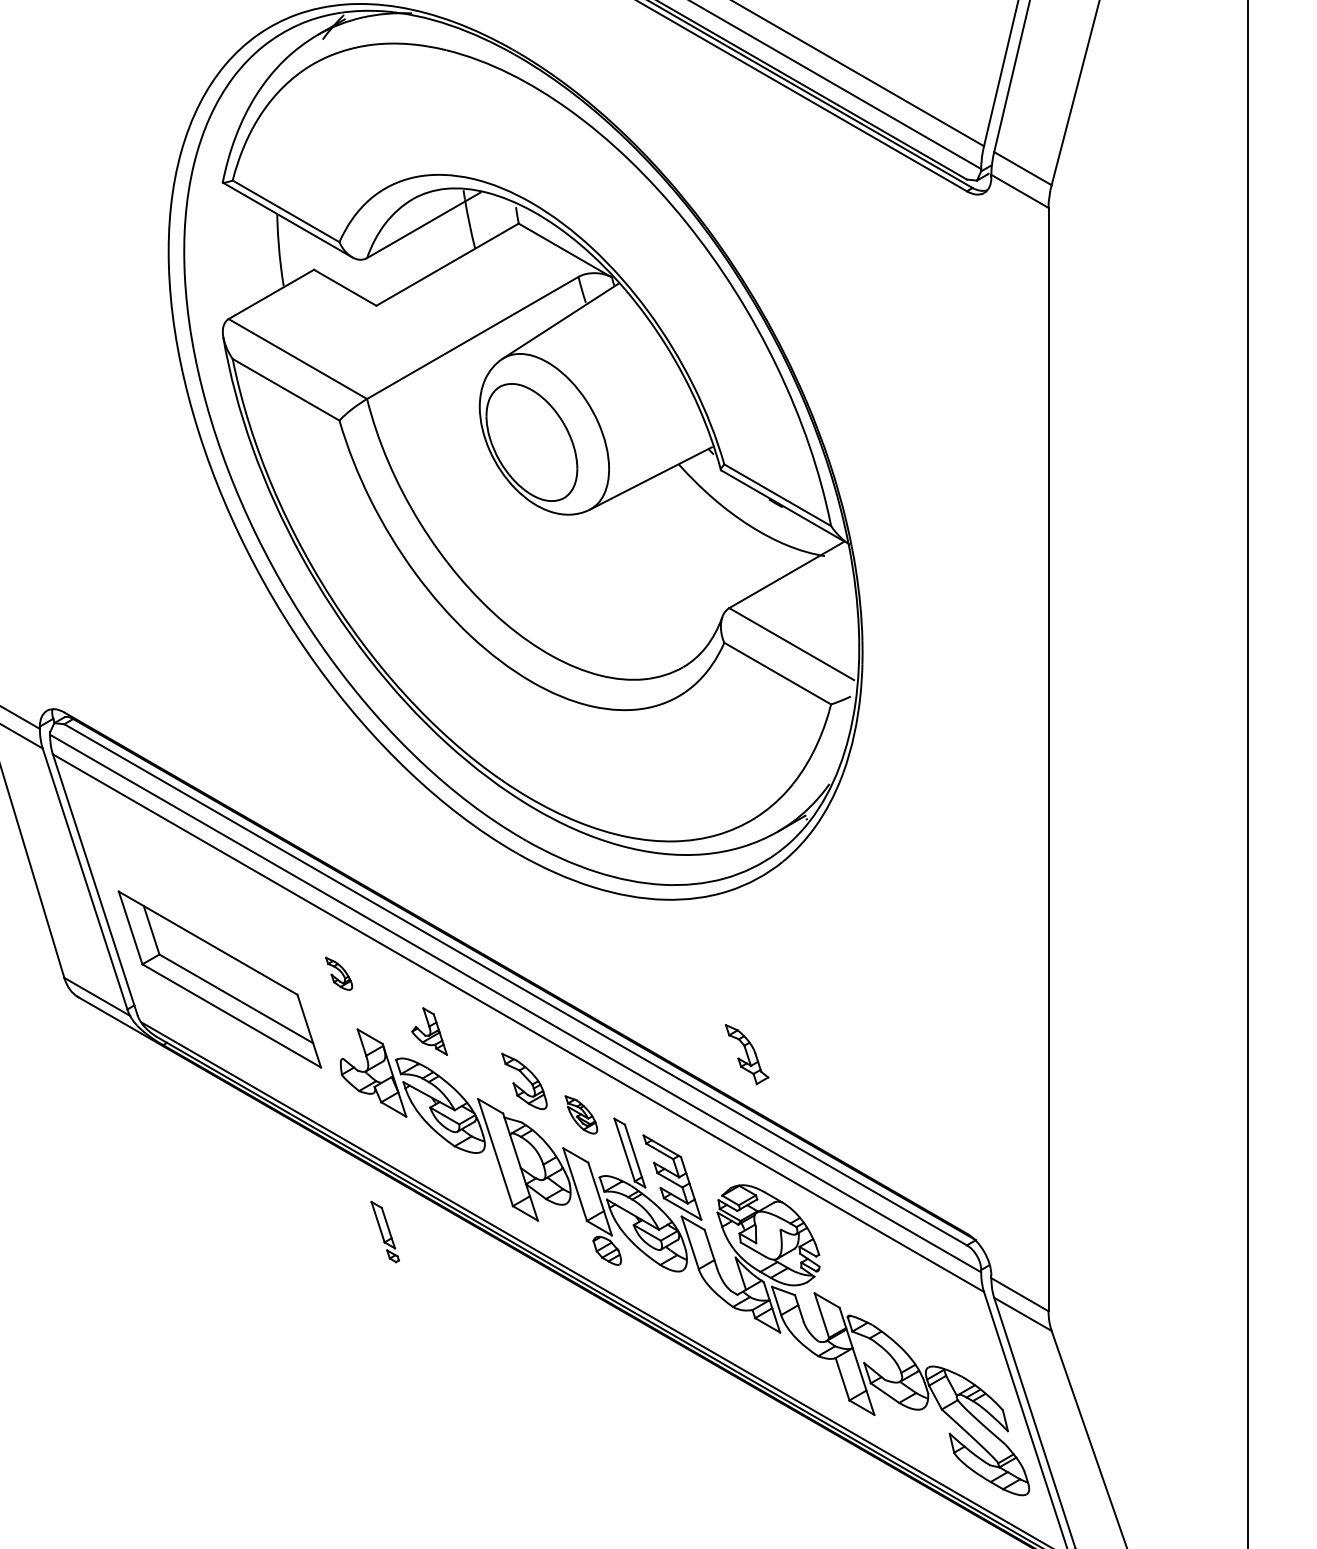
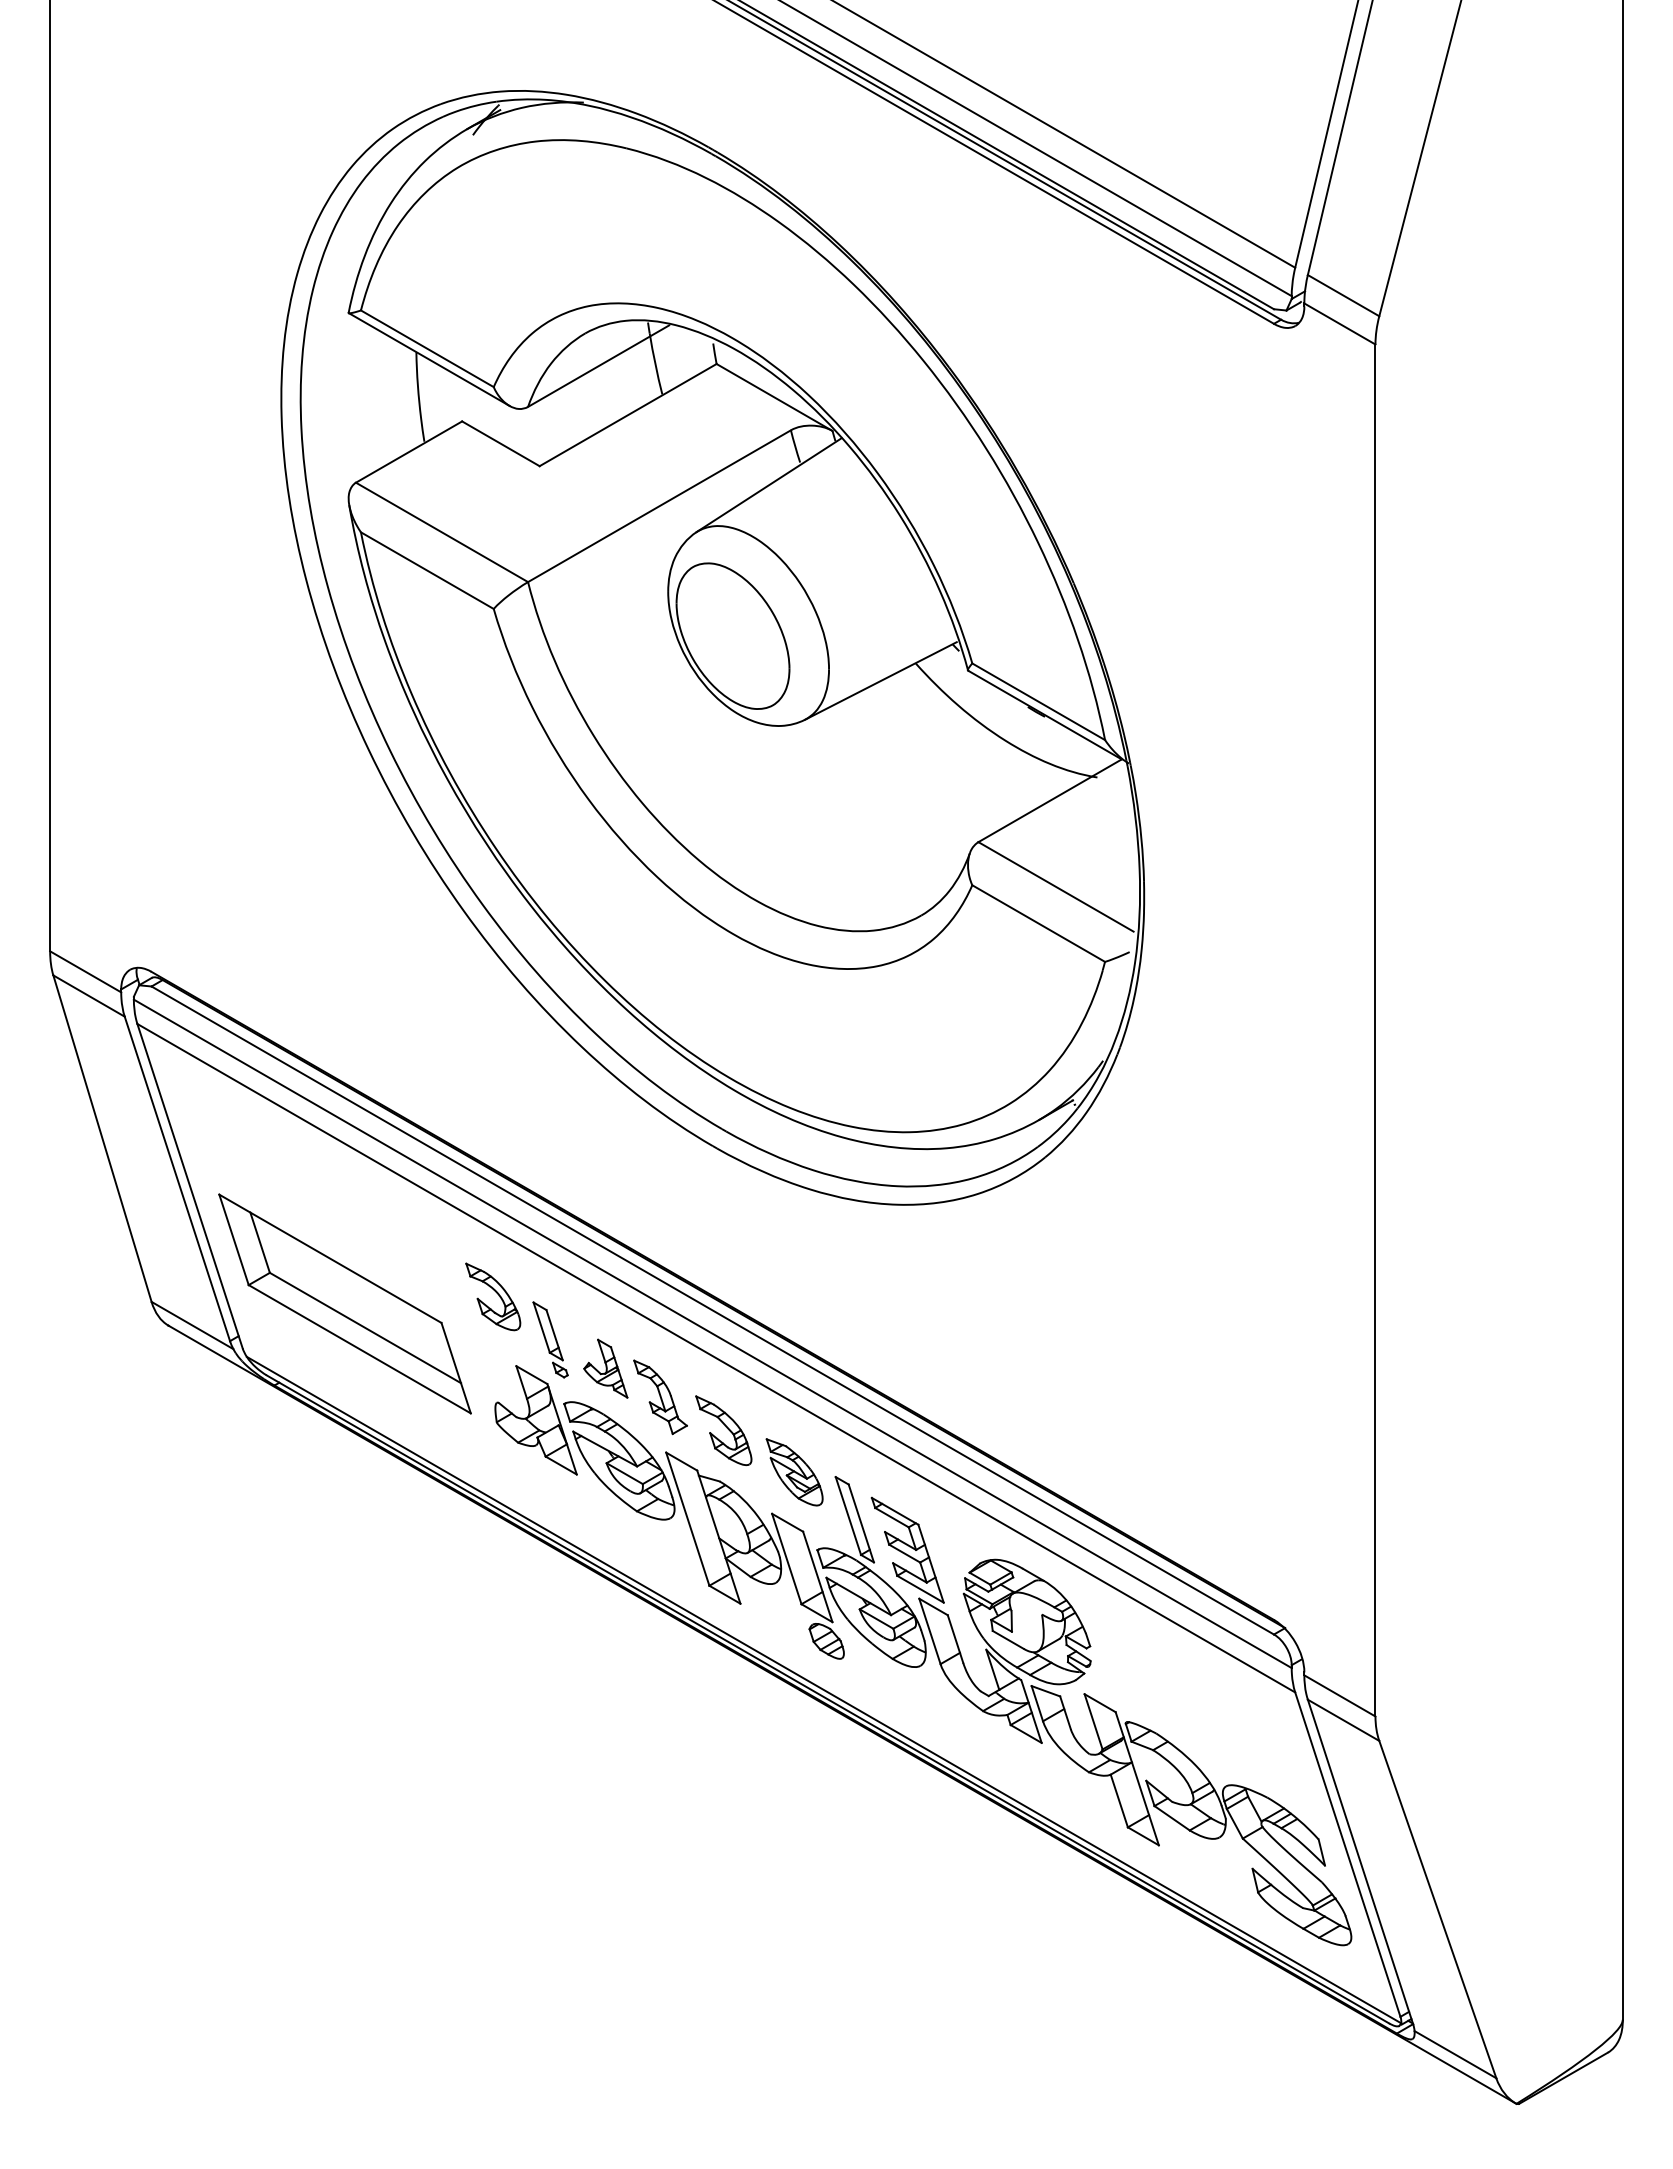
part: (339, 973) -> (493, 1296), size x1.67
part: (747, 1054) -> (660, 1397), moved
part: (581, 1115) -> (794, 1472), size x1.43
part: (385, 1231) -> (550, 1339), moved

